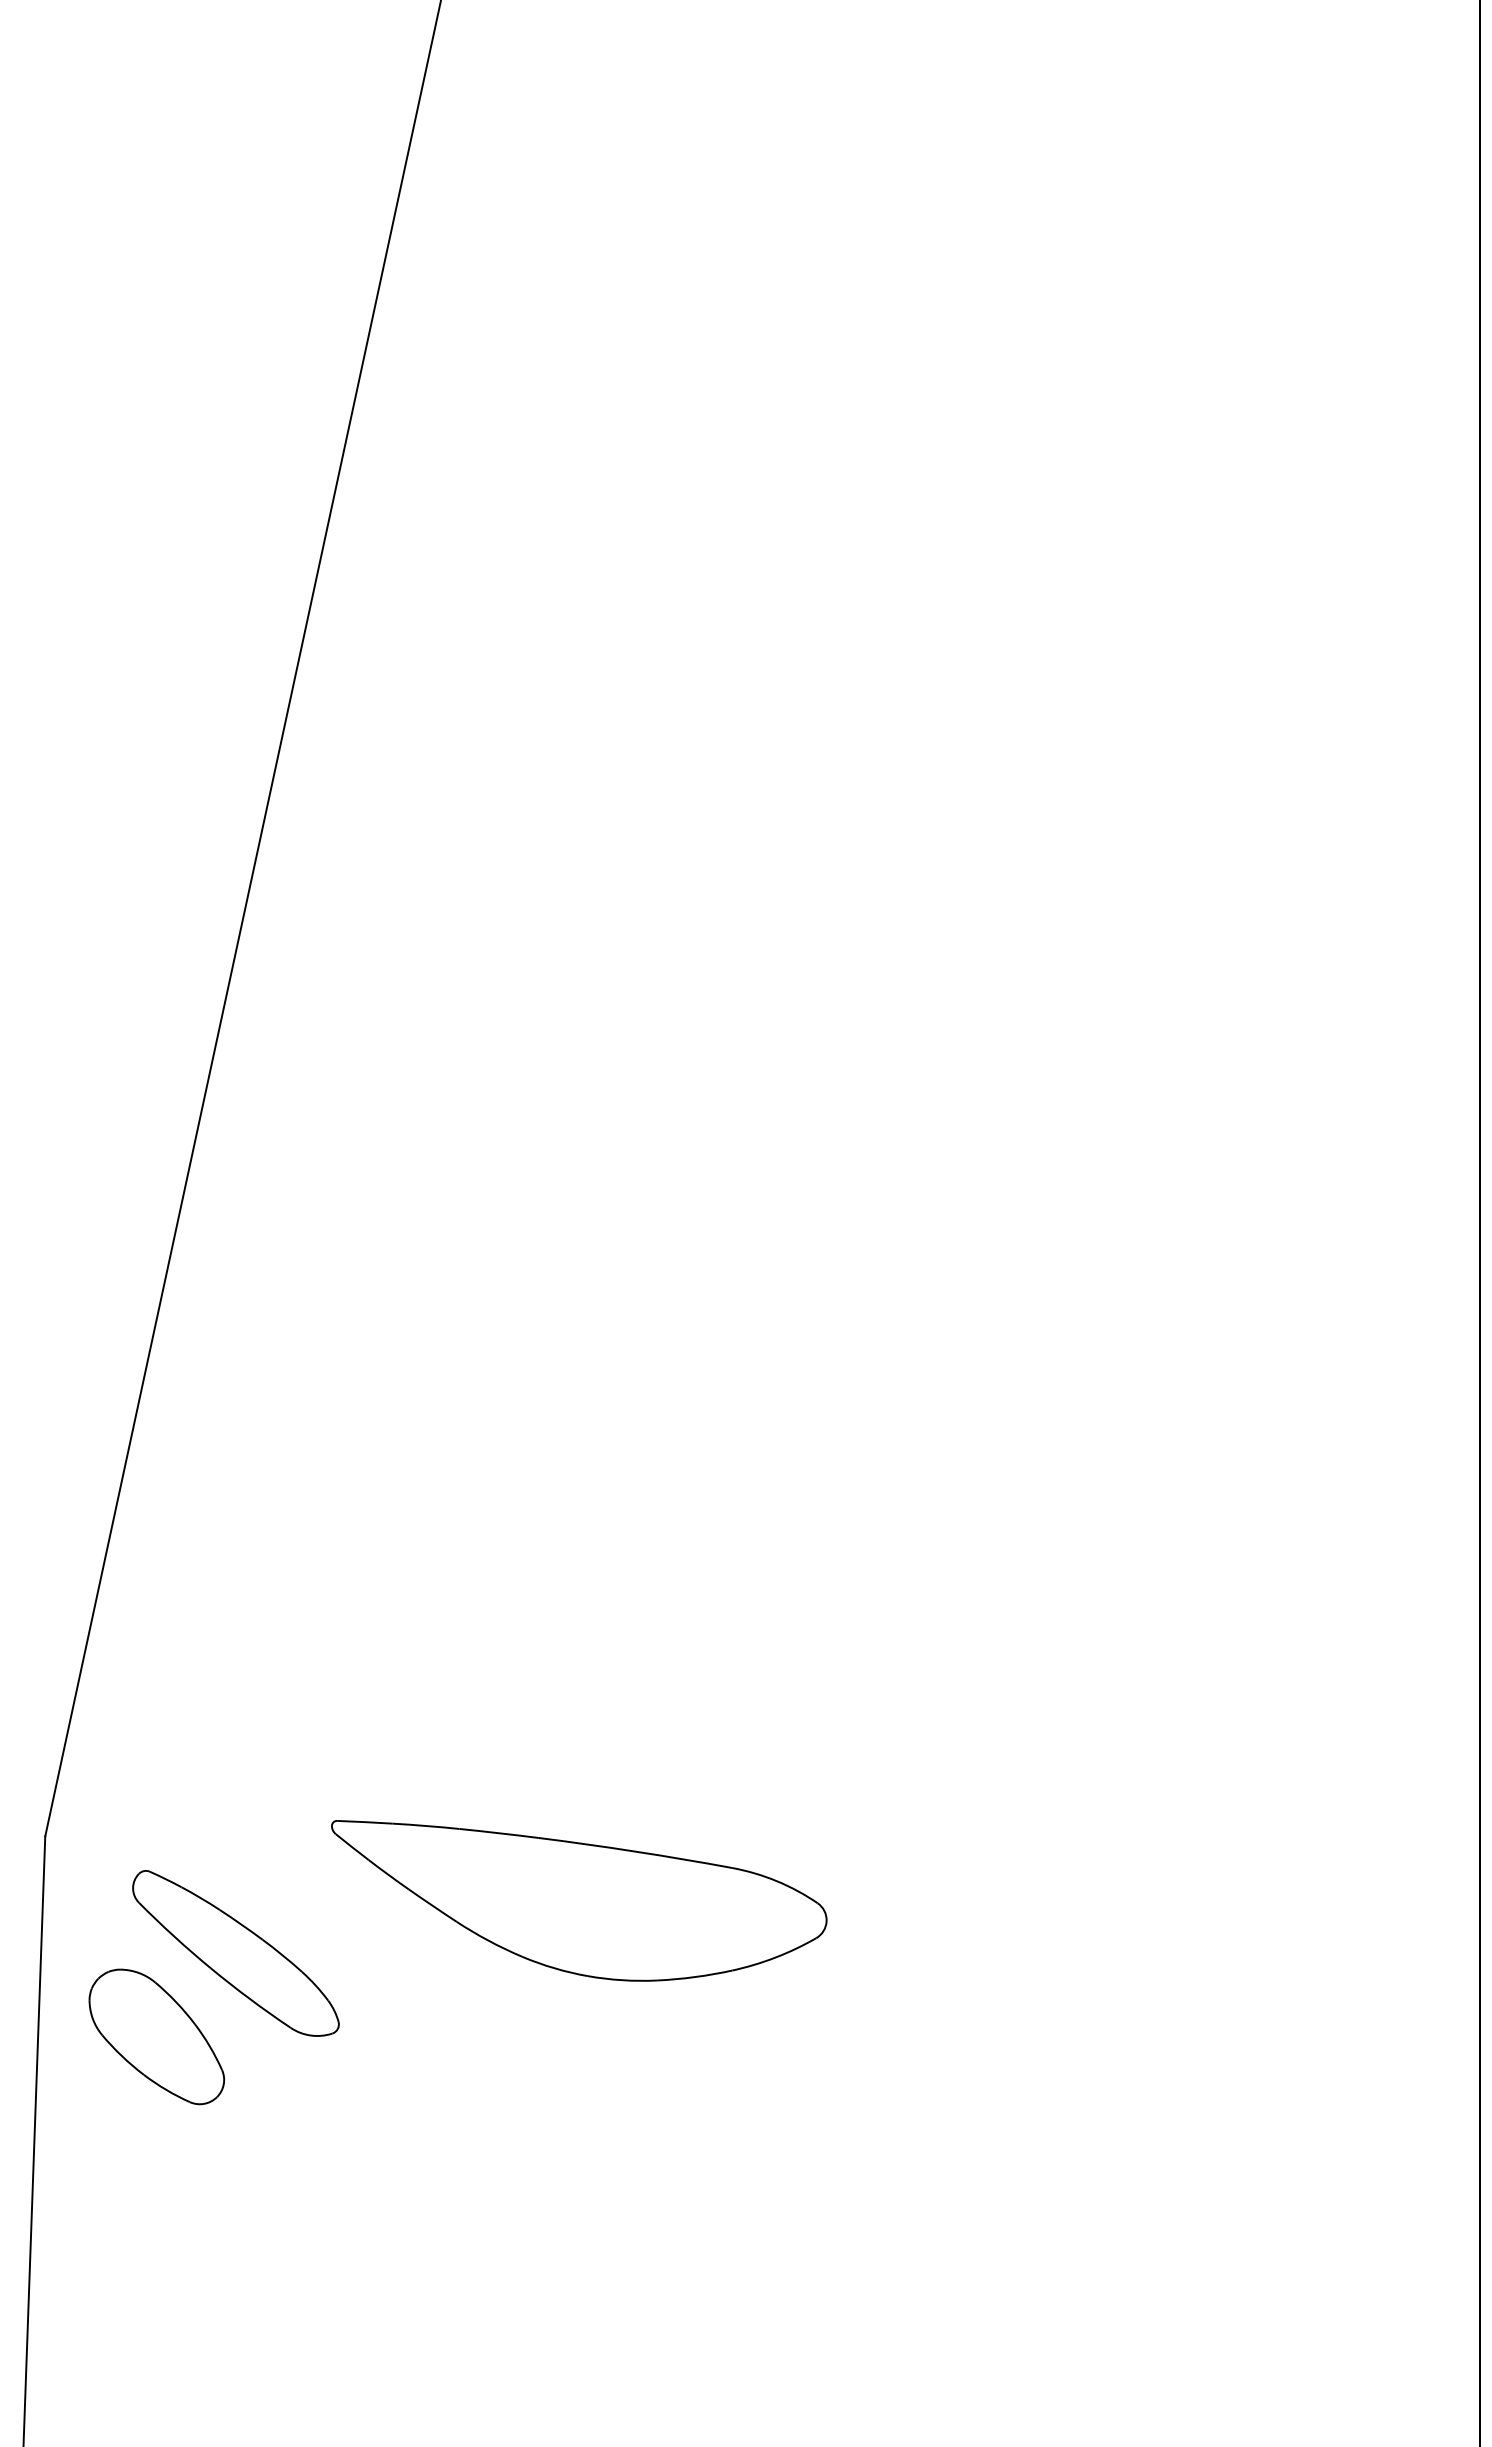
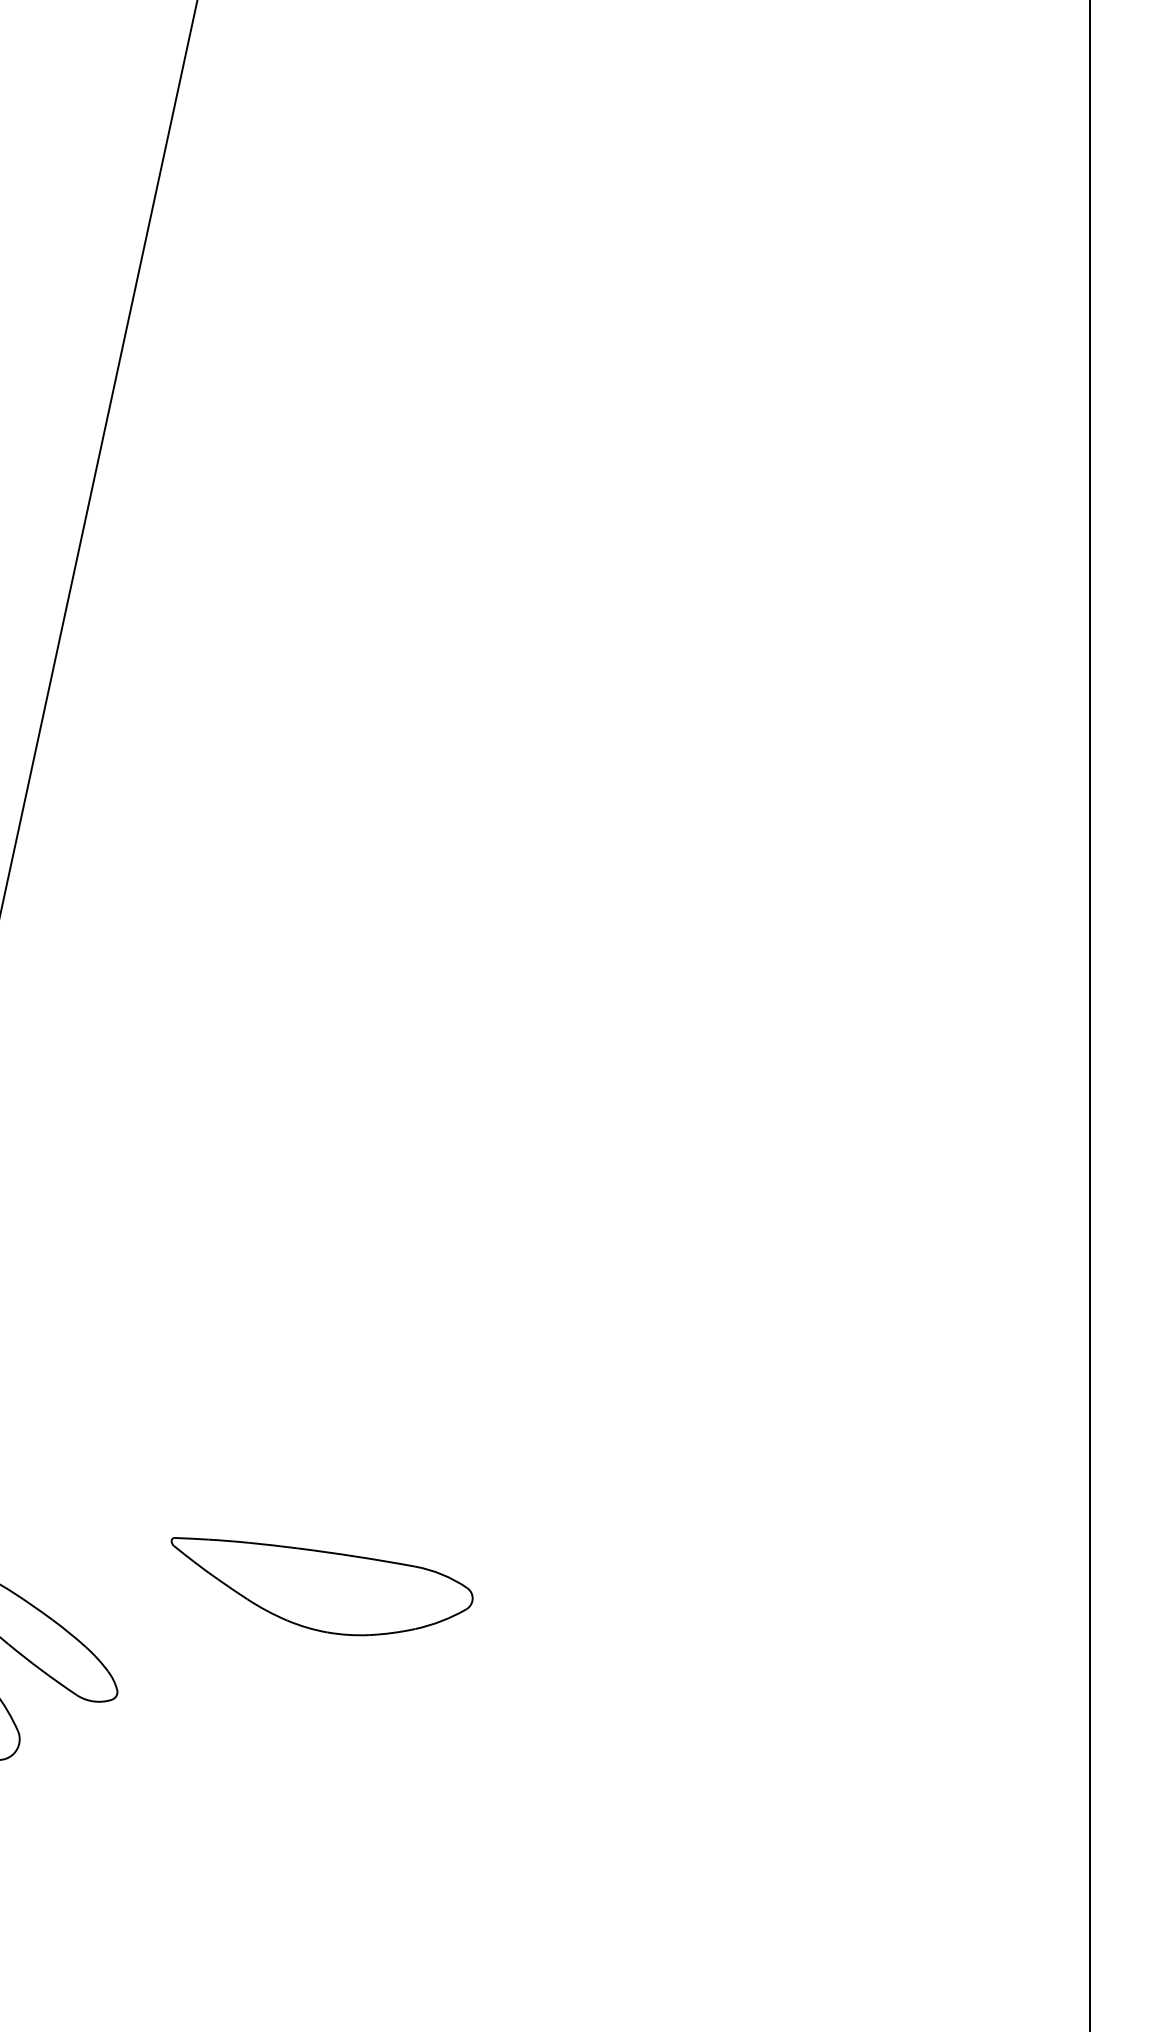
part: (578, 1900) -> (321, 1586), size x0.71

